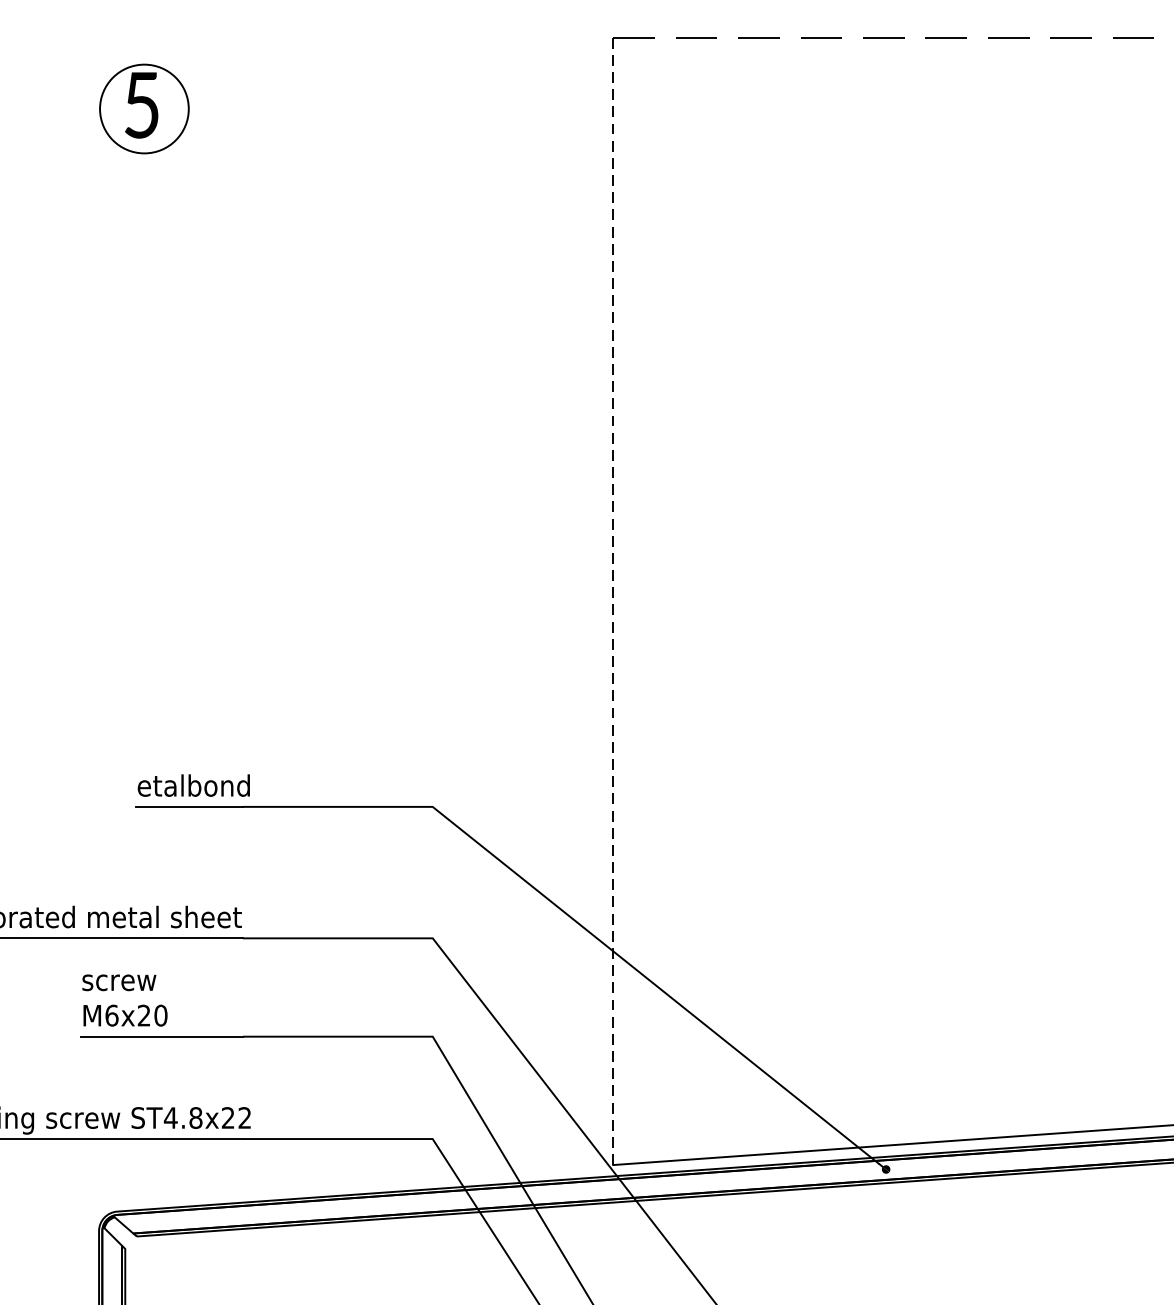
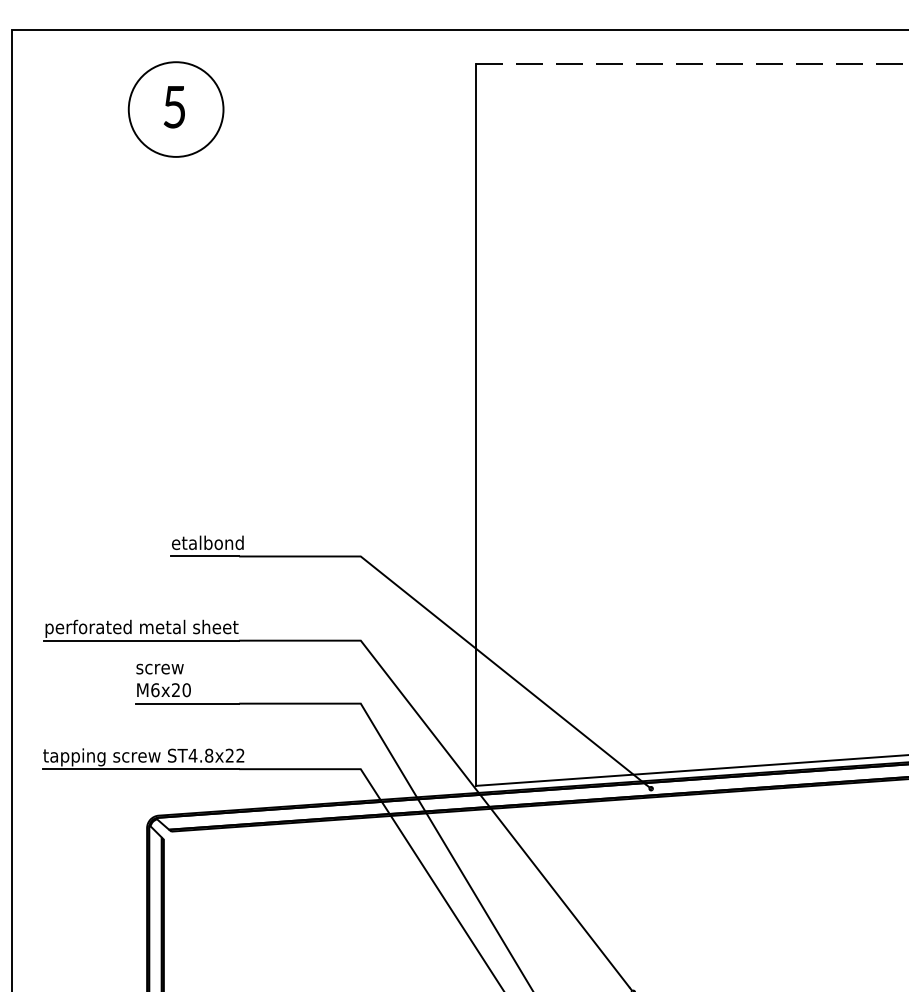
circle: (143, 108) -> (175, 109), size x1.67
line: (613, 602) -> (476, 425), dashed -> solid

